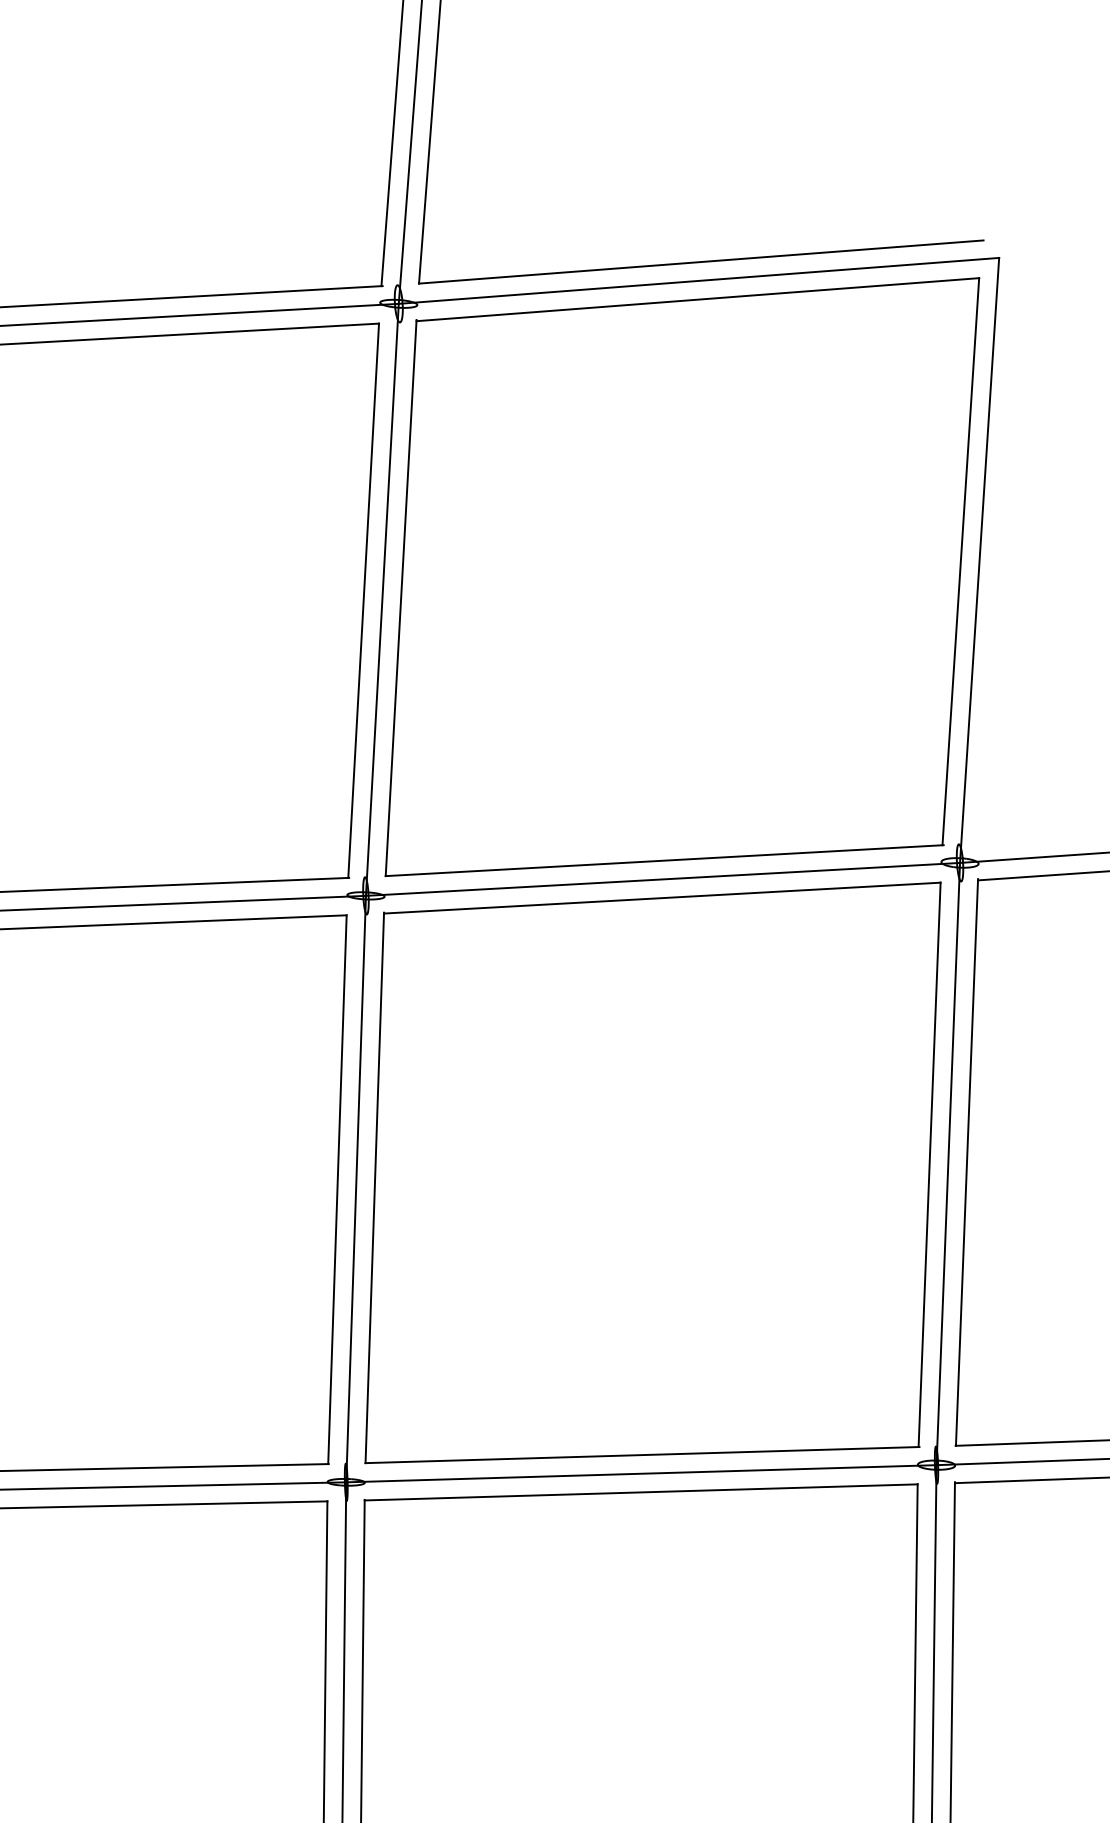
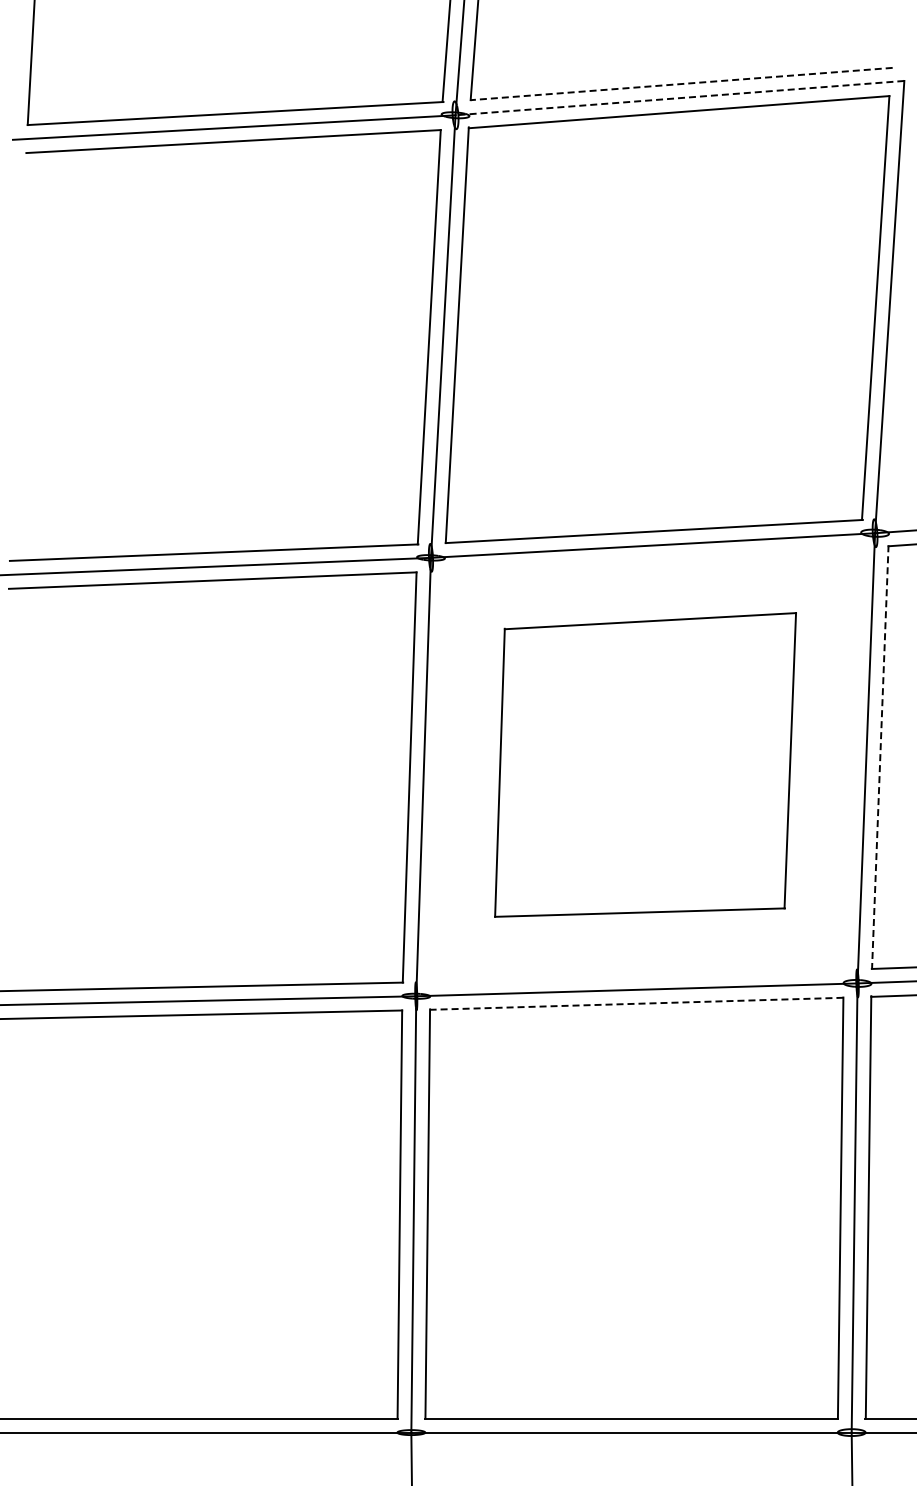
line: (701, 262) -> (681, 84), solid -> dashed
line: (698, 281) -> (679, 98), solid -> dashed
line: (967, 1162) -> (880, 757), solid -> dashed
part: (652, 1172) -> (645, 764), size x0.7
line: (640, 1492) -> (636, 1003), solid -> dashed

